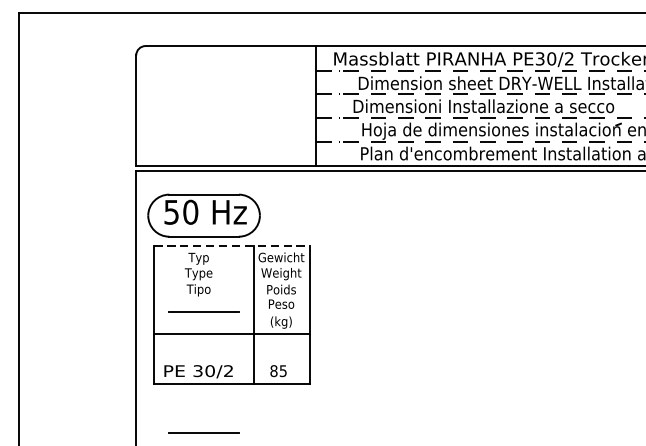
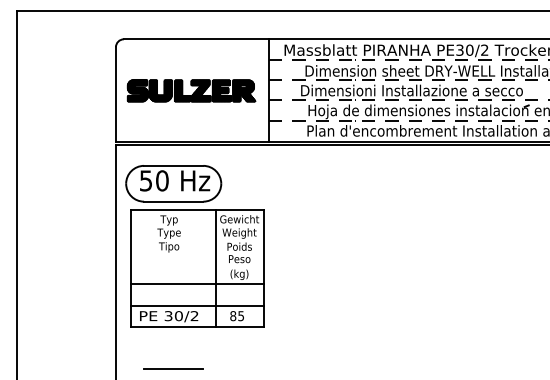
part: (224, 106) -> (191, 90), added
line: (233, 245) -> (198, 209), dashed -> solid
line: (203, 311) -> (173, 265), removed
line: (231, 358) -> (197, 305), added

